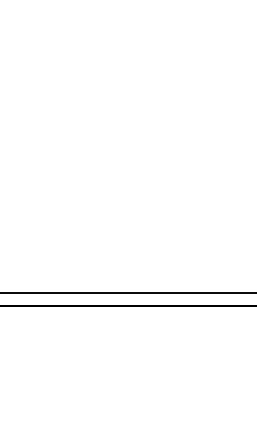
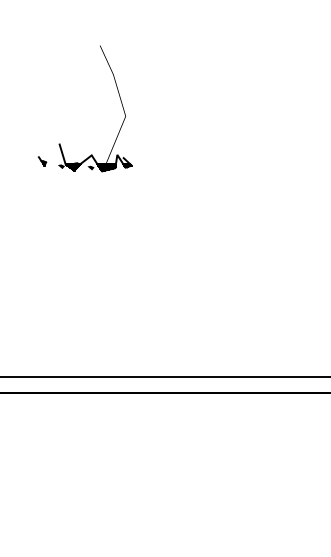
part: (92, 75) -> (119, 97), added

